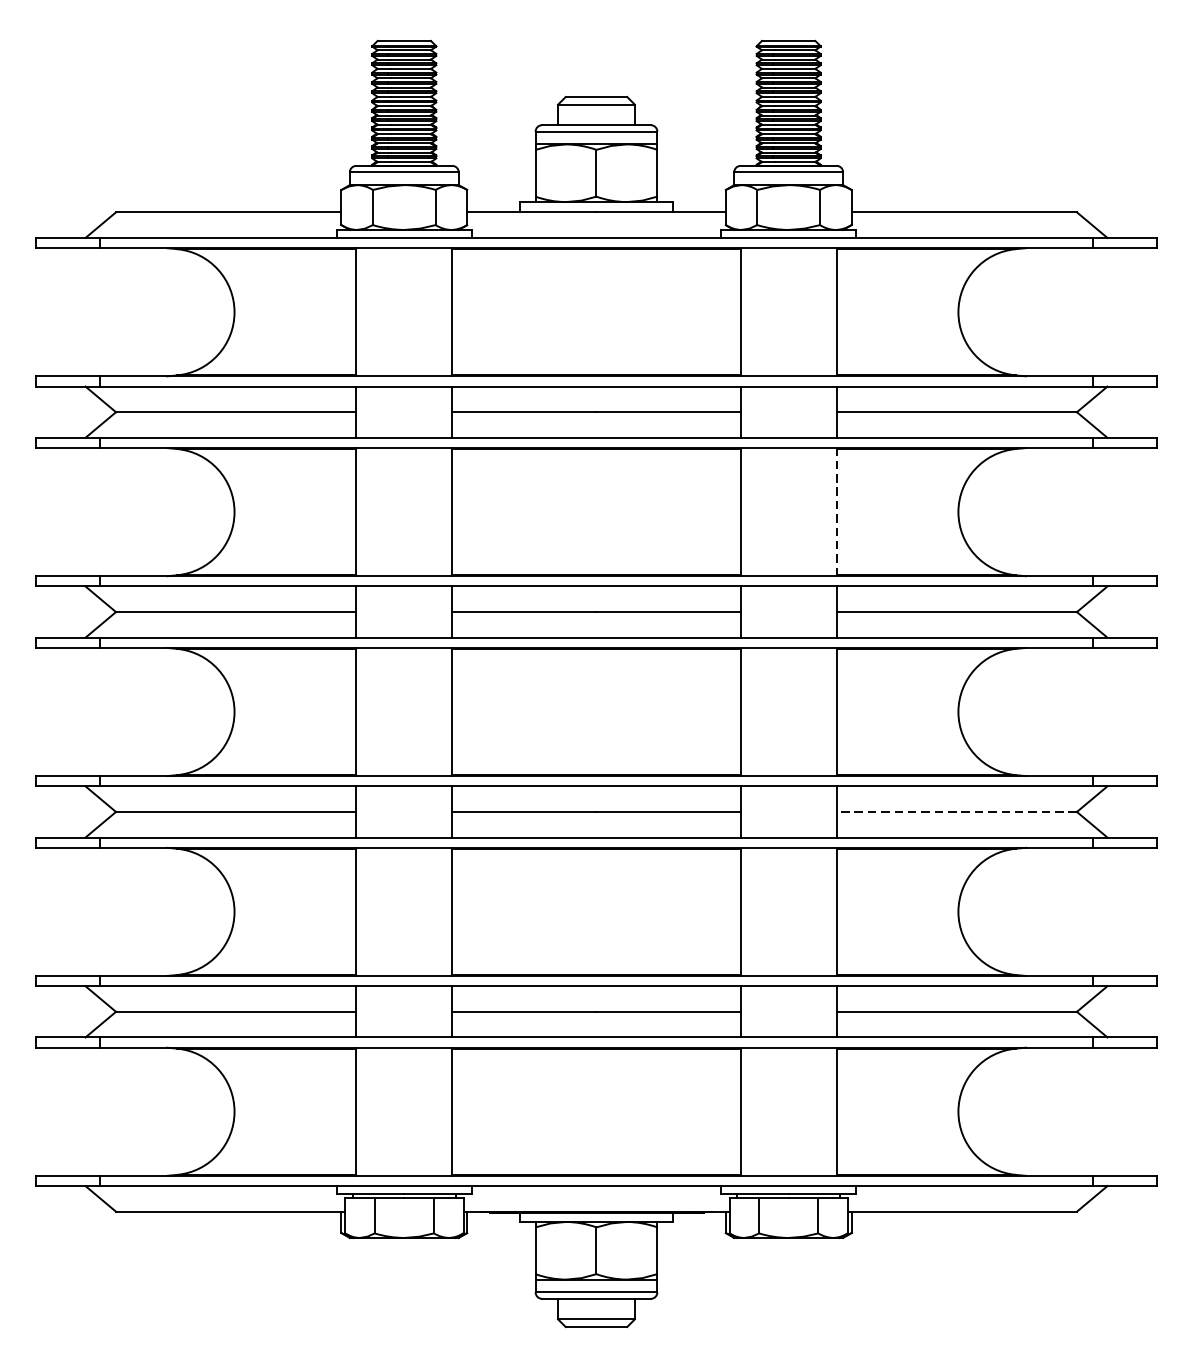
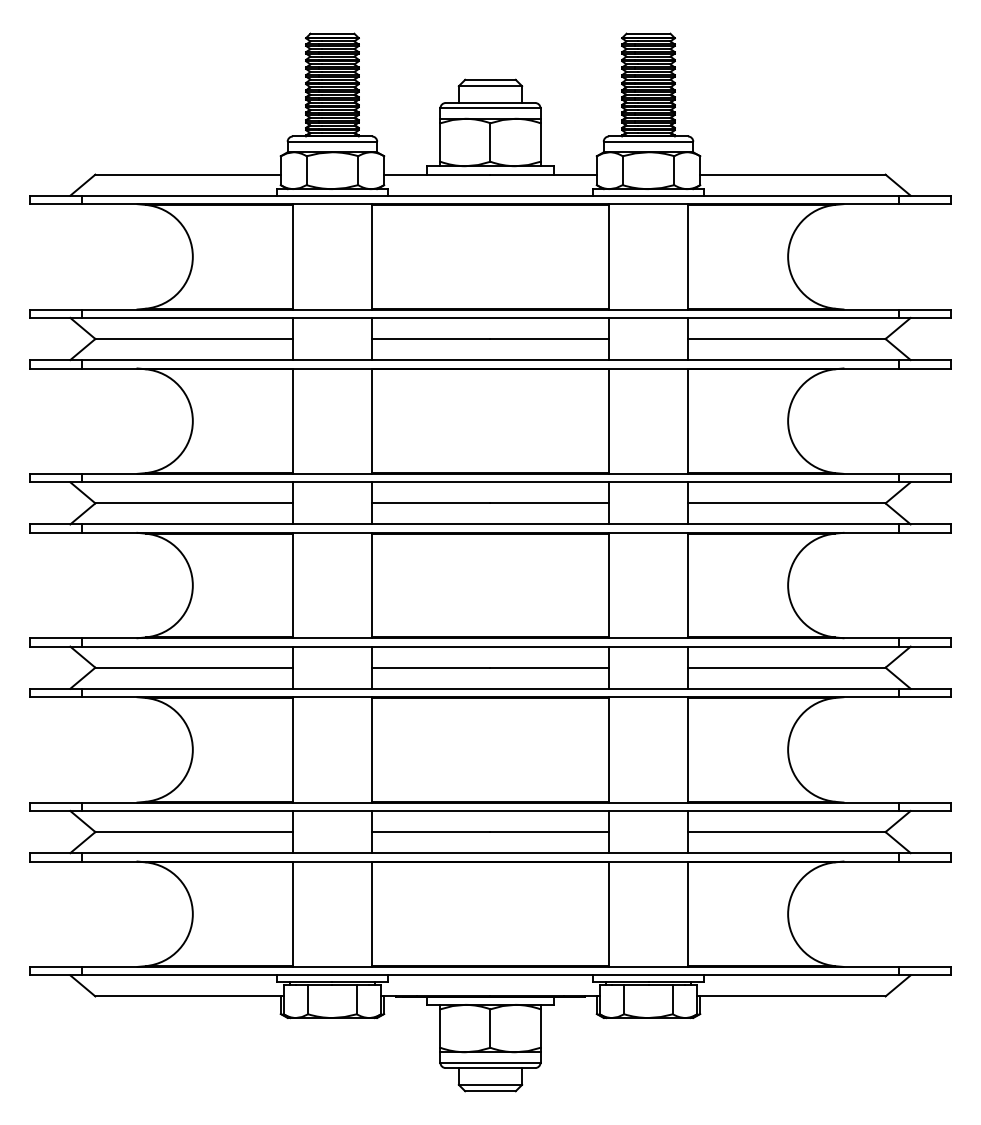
line: (837, 512) -> (688, 421), dashed -> solid
line: (956, 811) -> (786, 667), dashed -> solid

